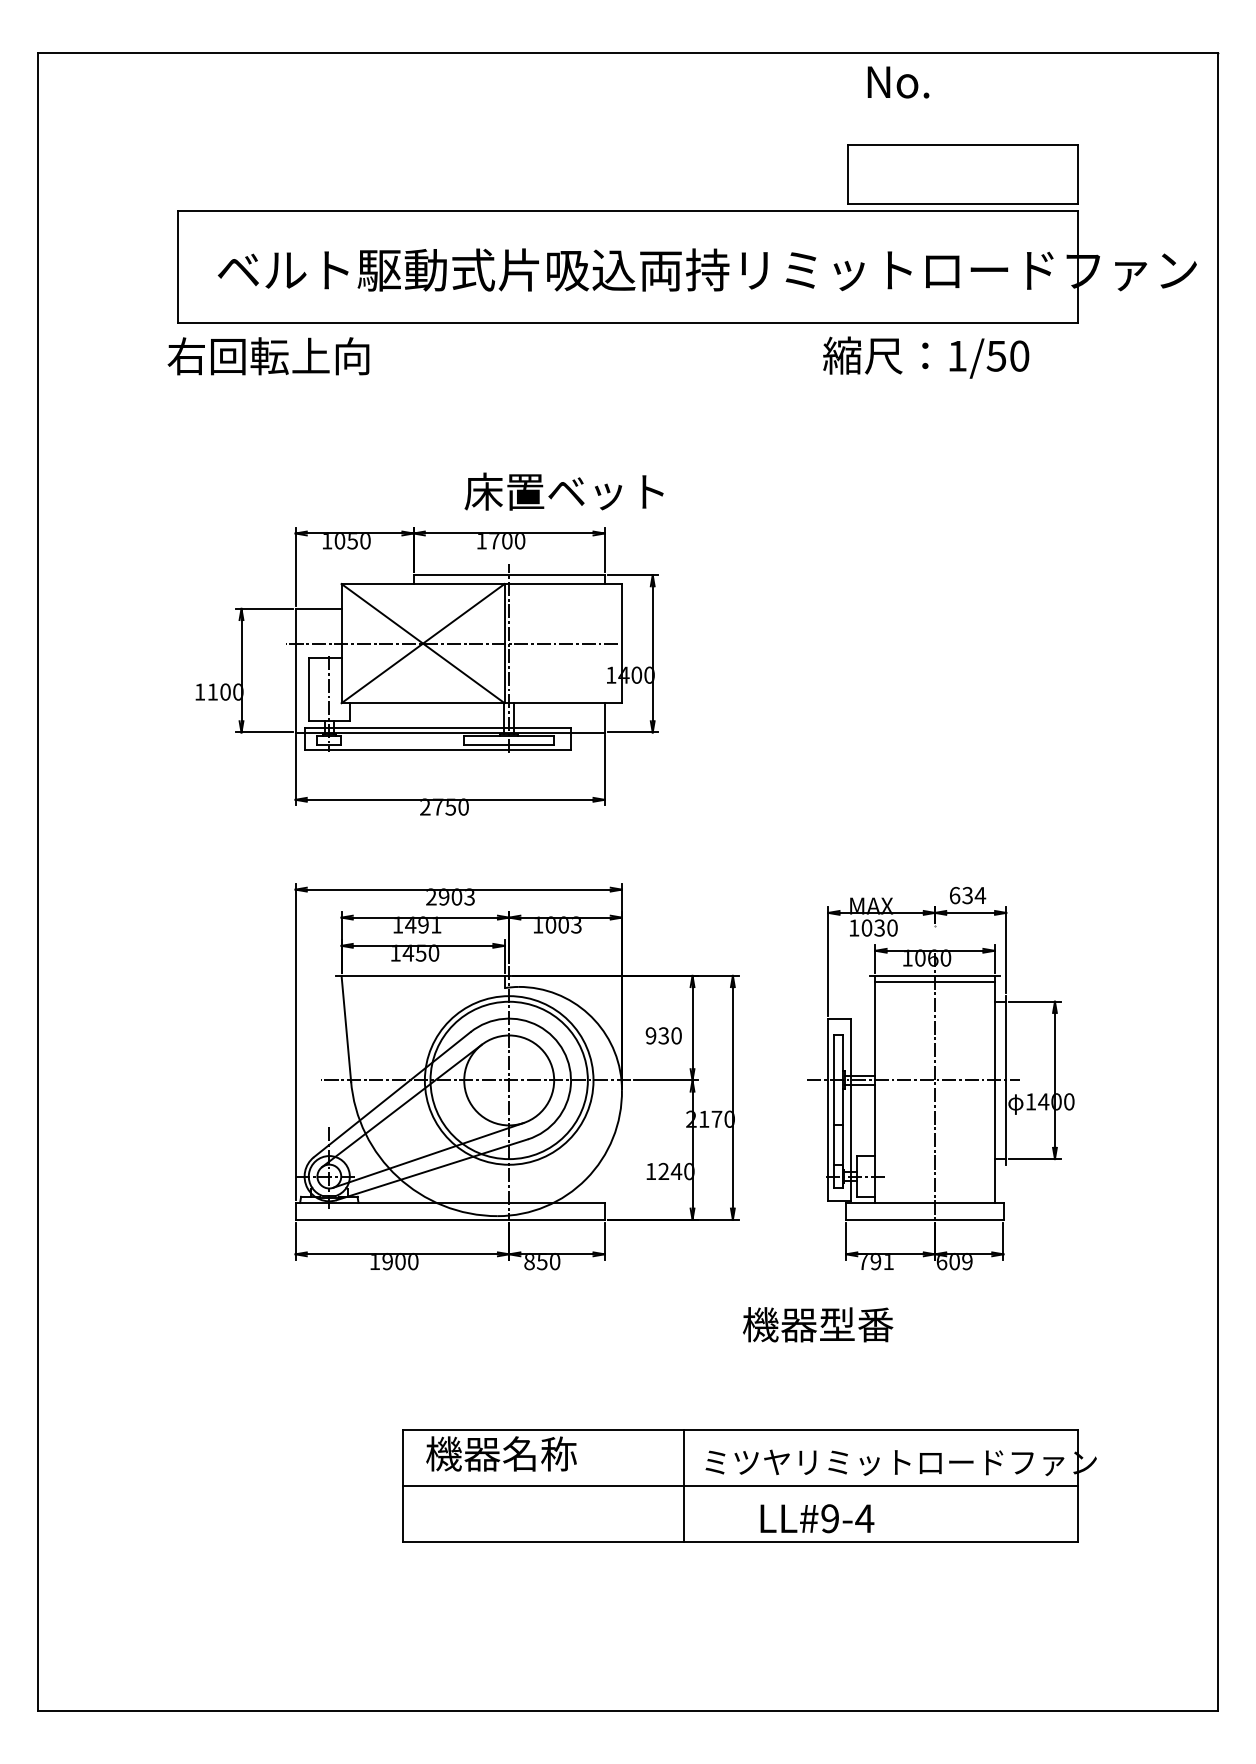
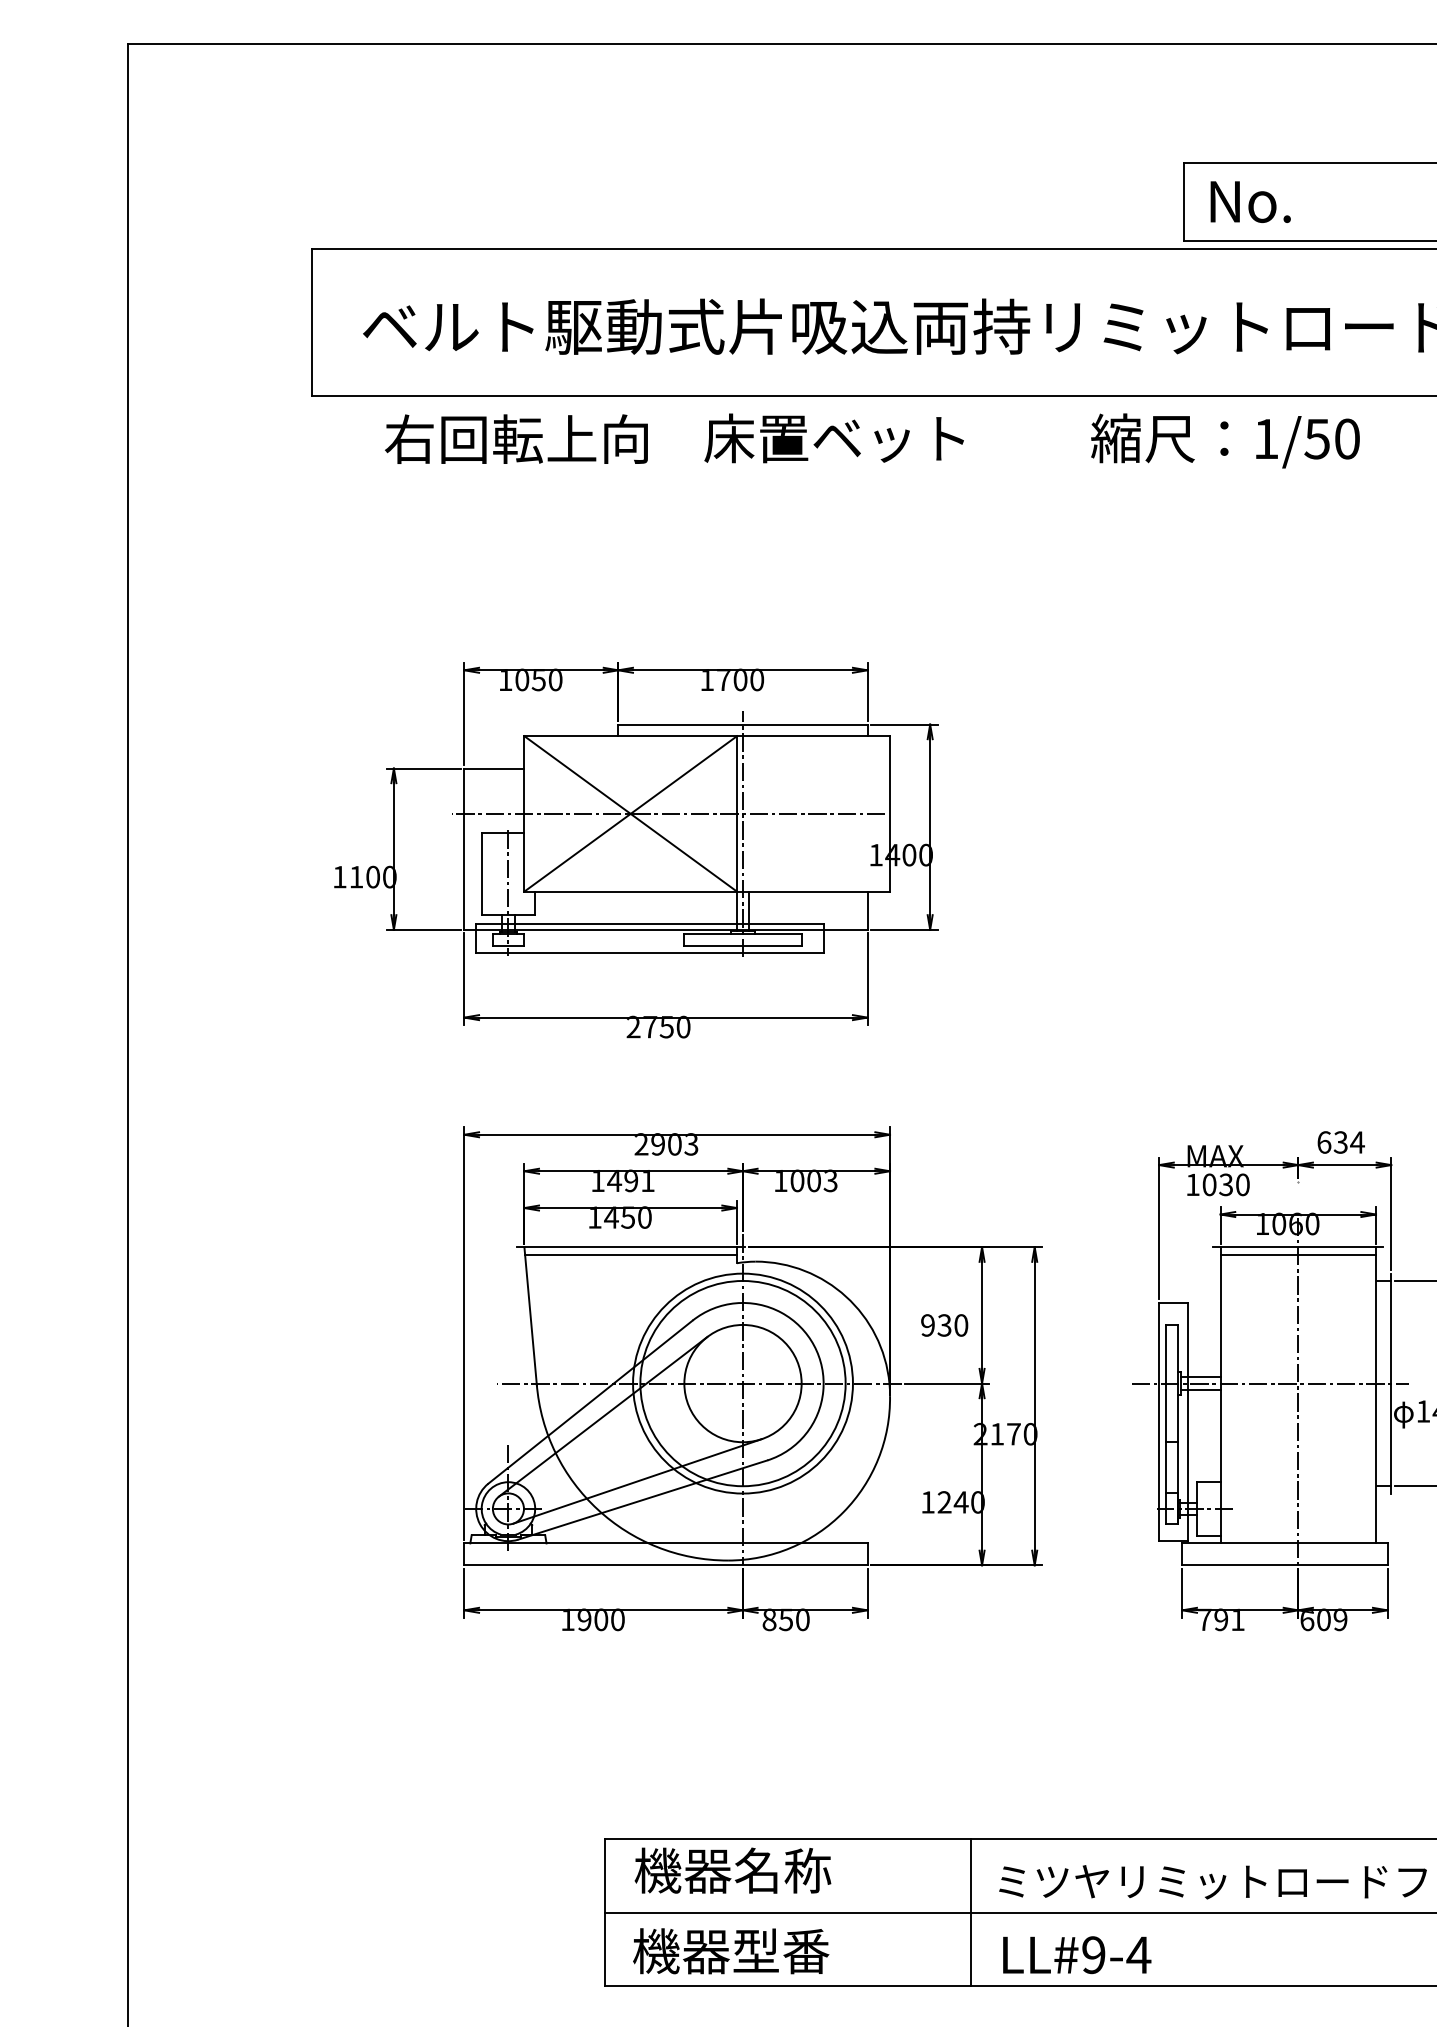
text: (898, 82) -> (1250, 202), moved
text: (268, 356) -> (516, 439), moved
text: (926, 357) -> (1225, 440), moved
text: (563, 491) -> (833, 438), moved
line: (423, 981) -> (631, 1254), added
text: (818, 1324) -> (731, 1950), moved
text: (817, 1518) -> (1077, 1954), moved

